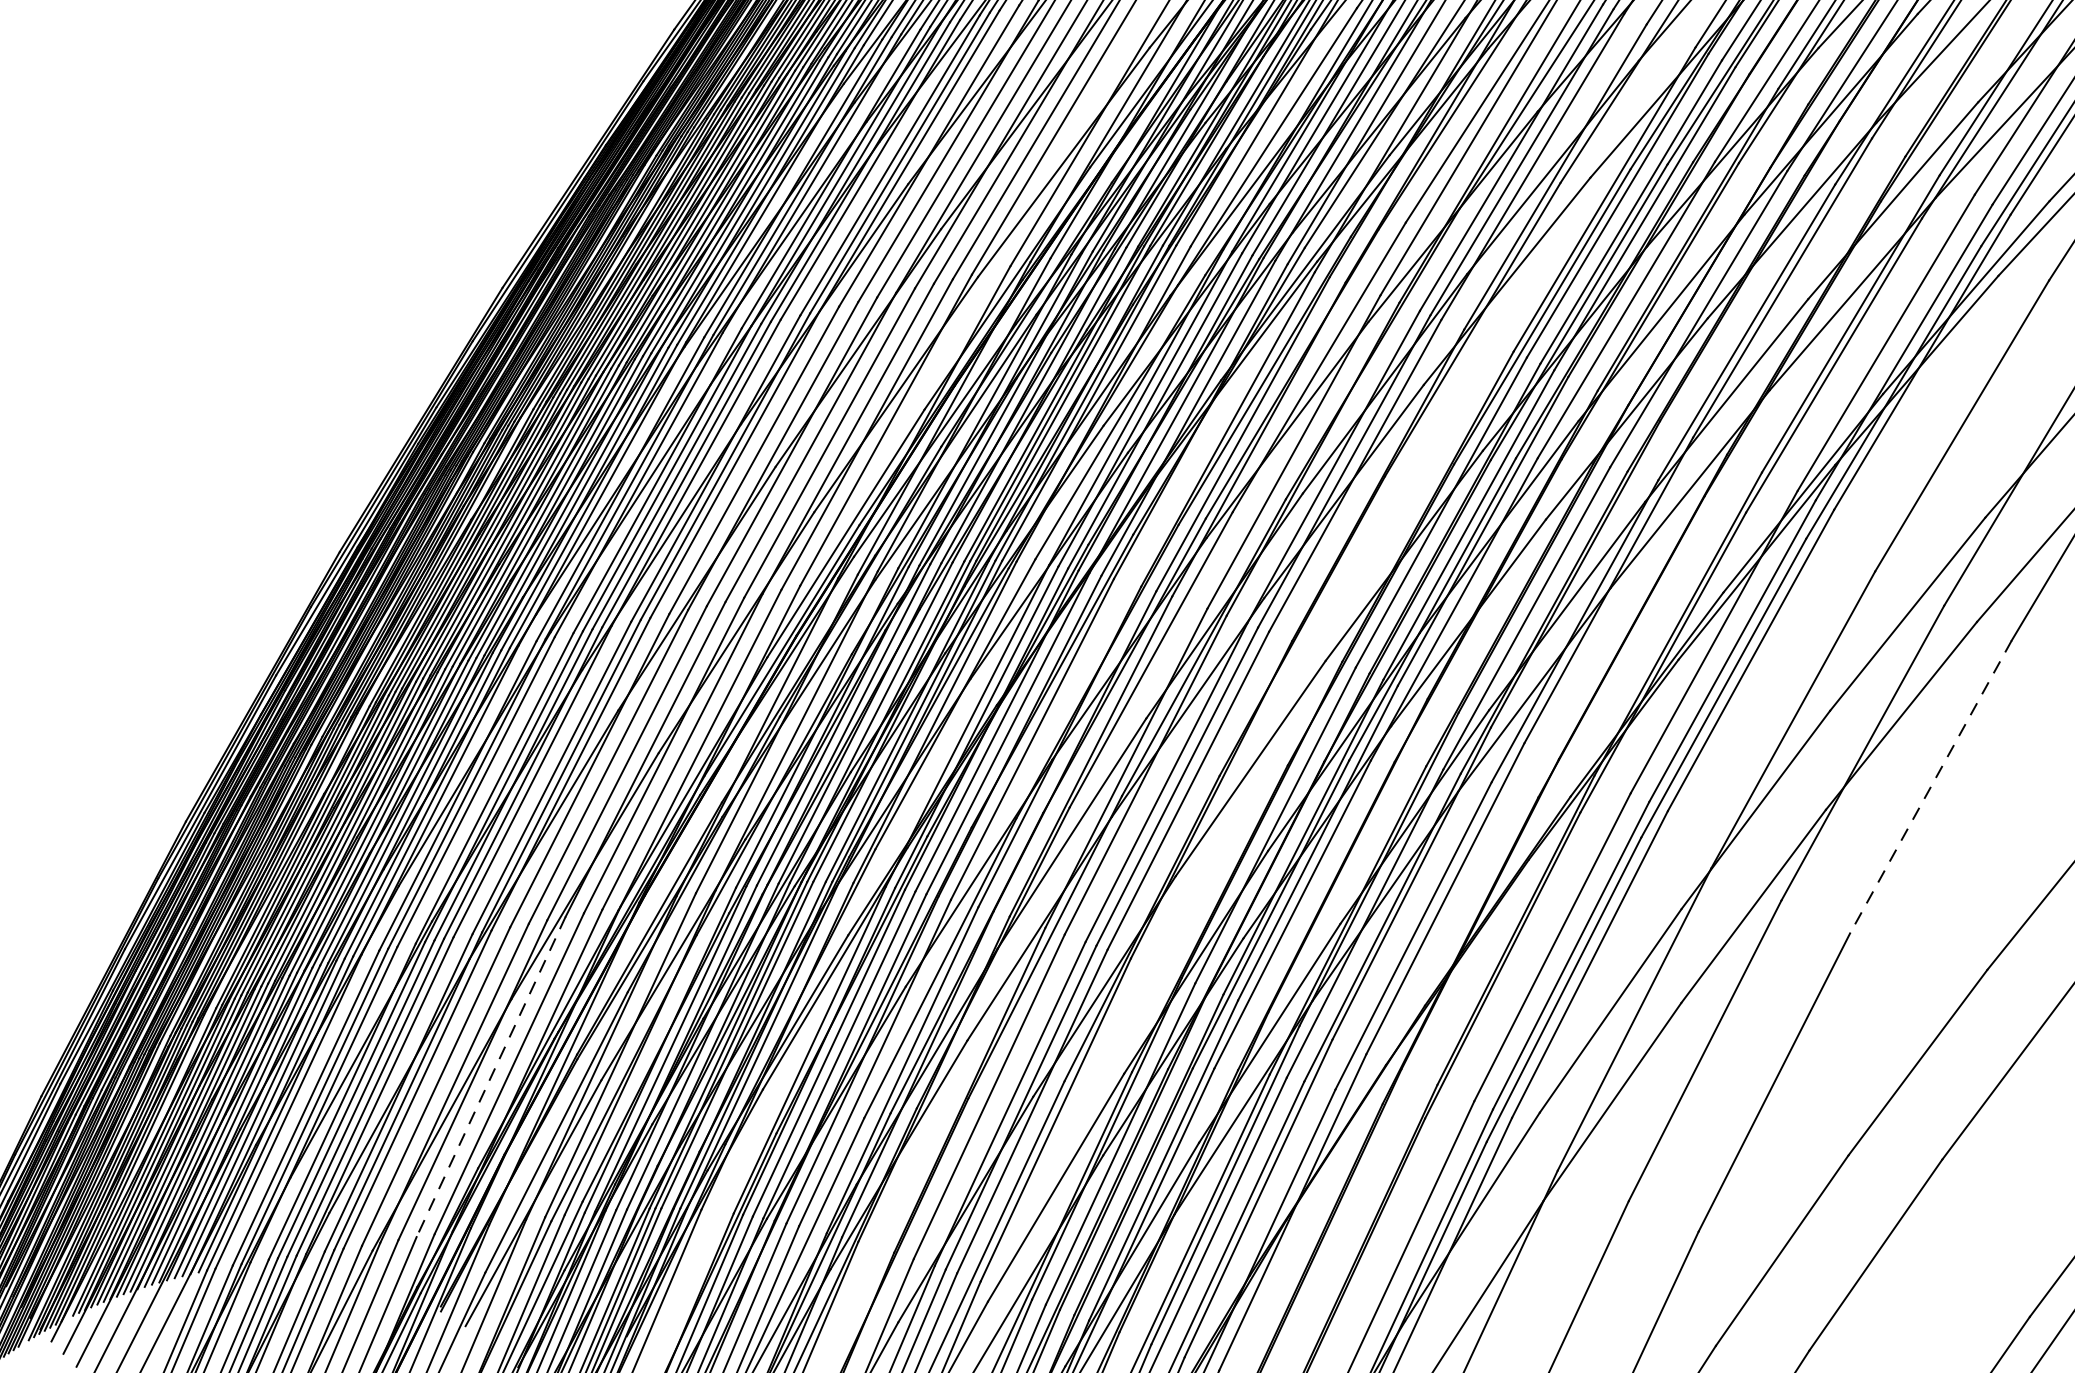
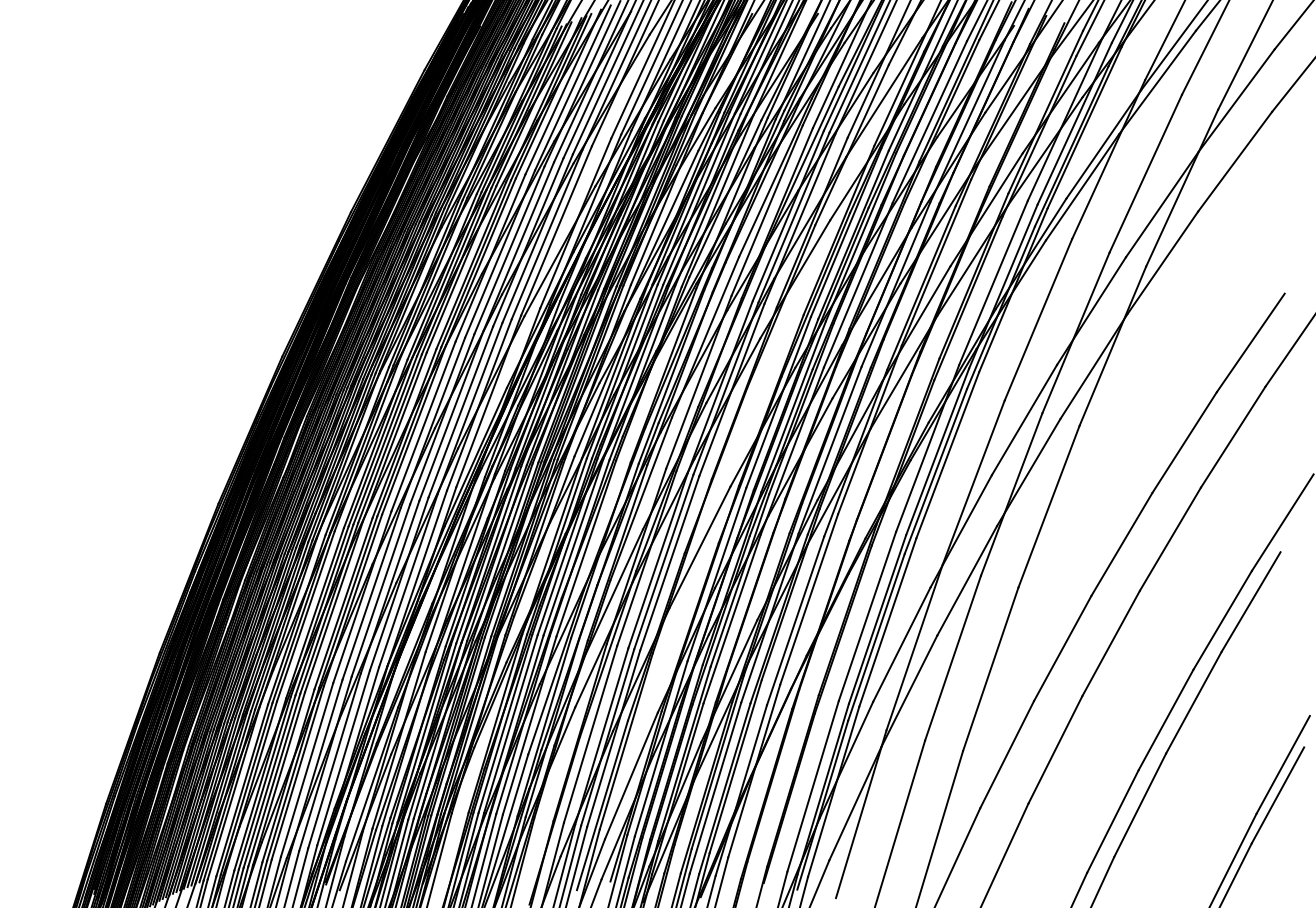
line: (1929, 788) -> (1048, 507), dashed -> solid
line: (490, 1078) -> (334, 761), dashed -> solid

